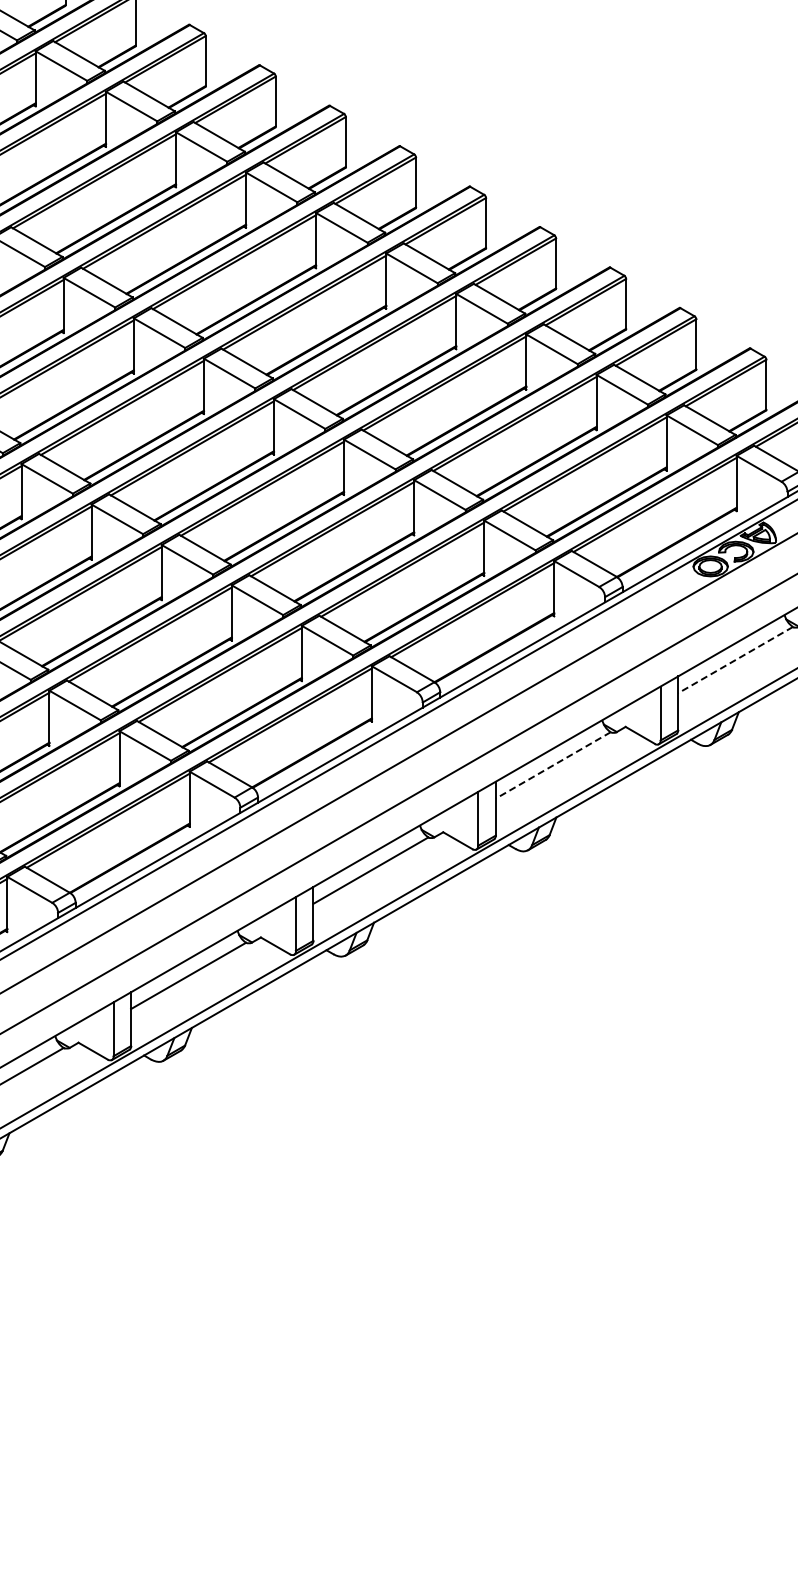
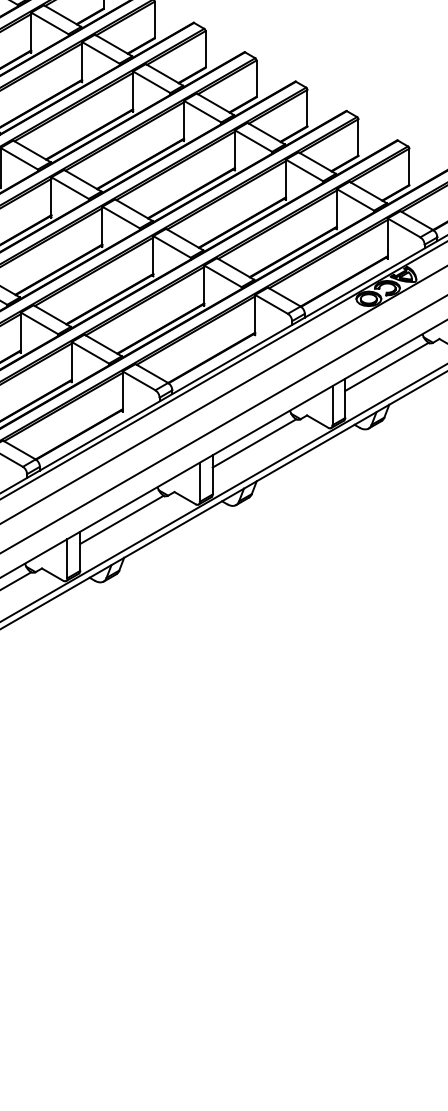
line: (735, 660) -> (386, 367), dashed -> solid
line: (552, 765) -> (253, 443), dashed -> solid

